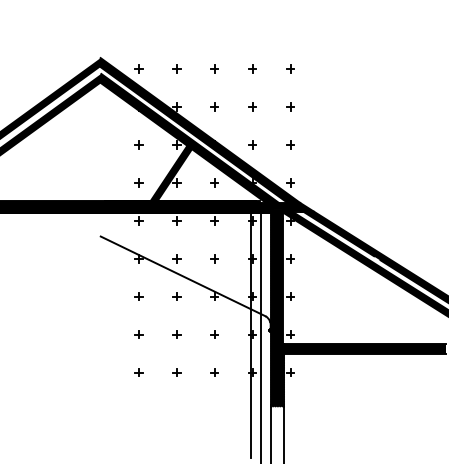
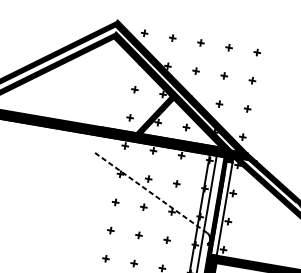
line: (183, 276) -> (151, 193), solid -> dashed
fill: (278, 280) -> (221, 208), removed

